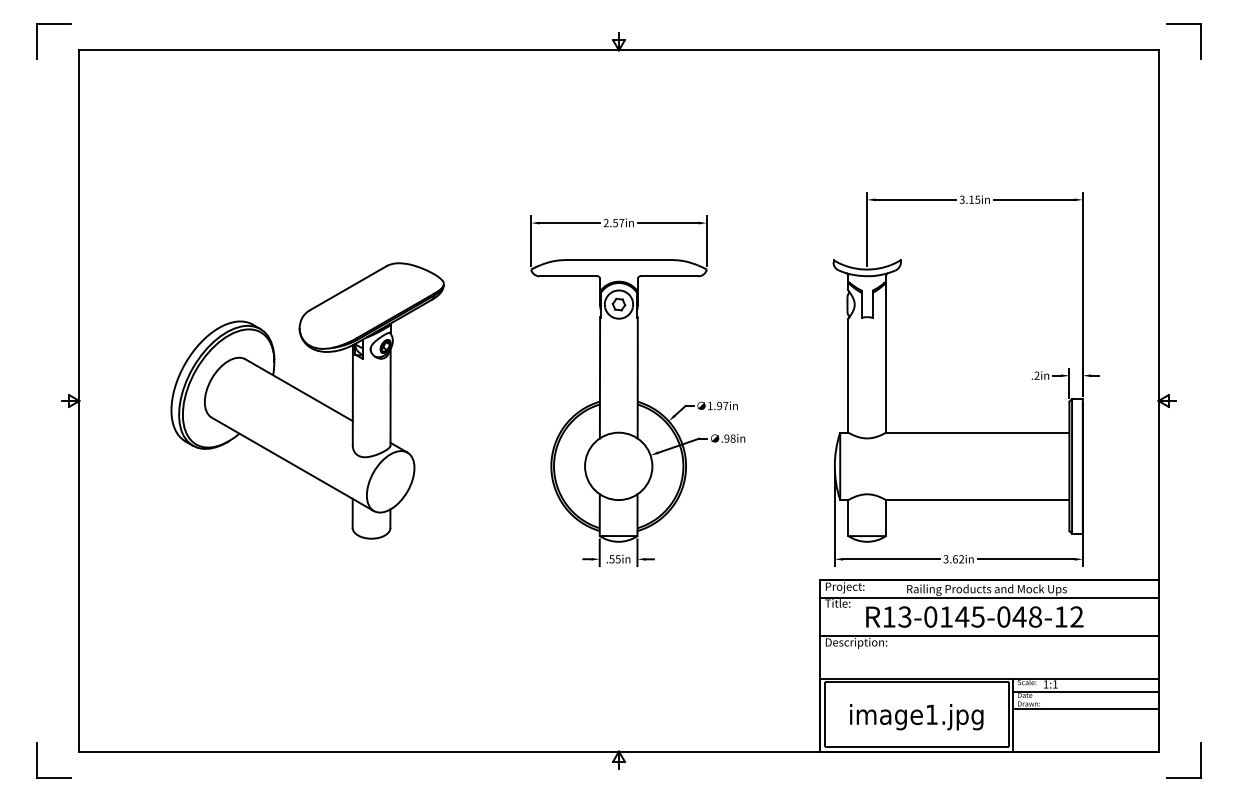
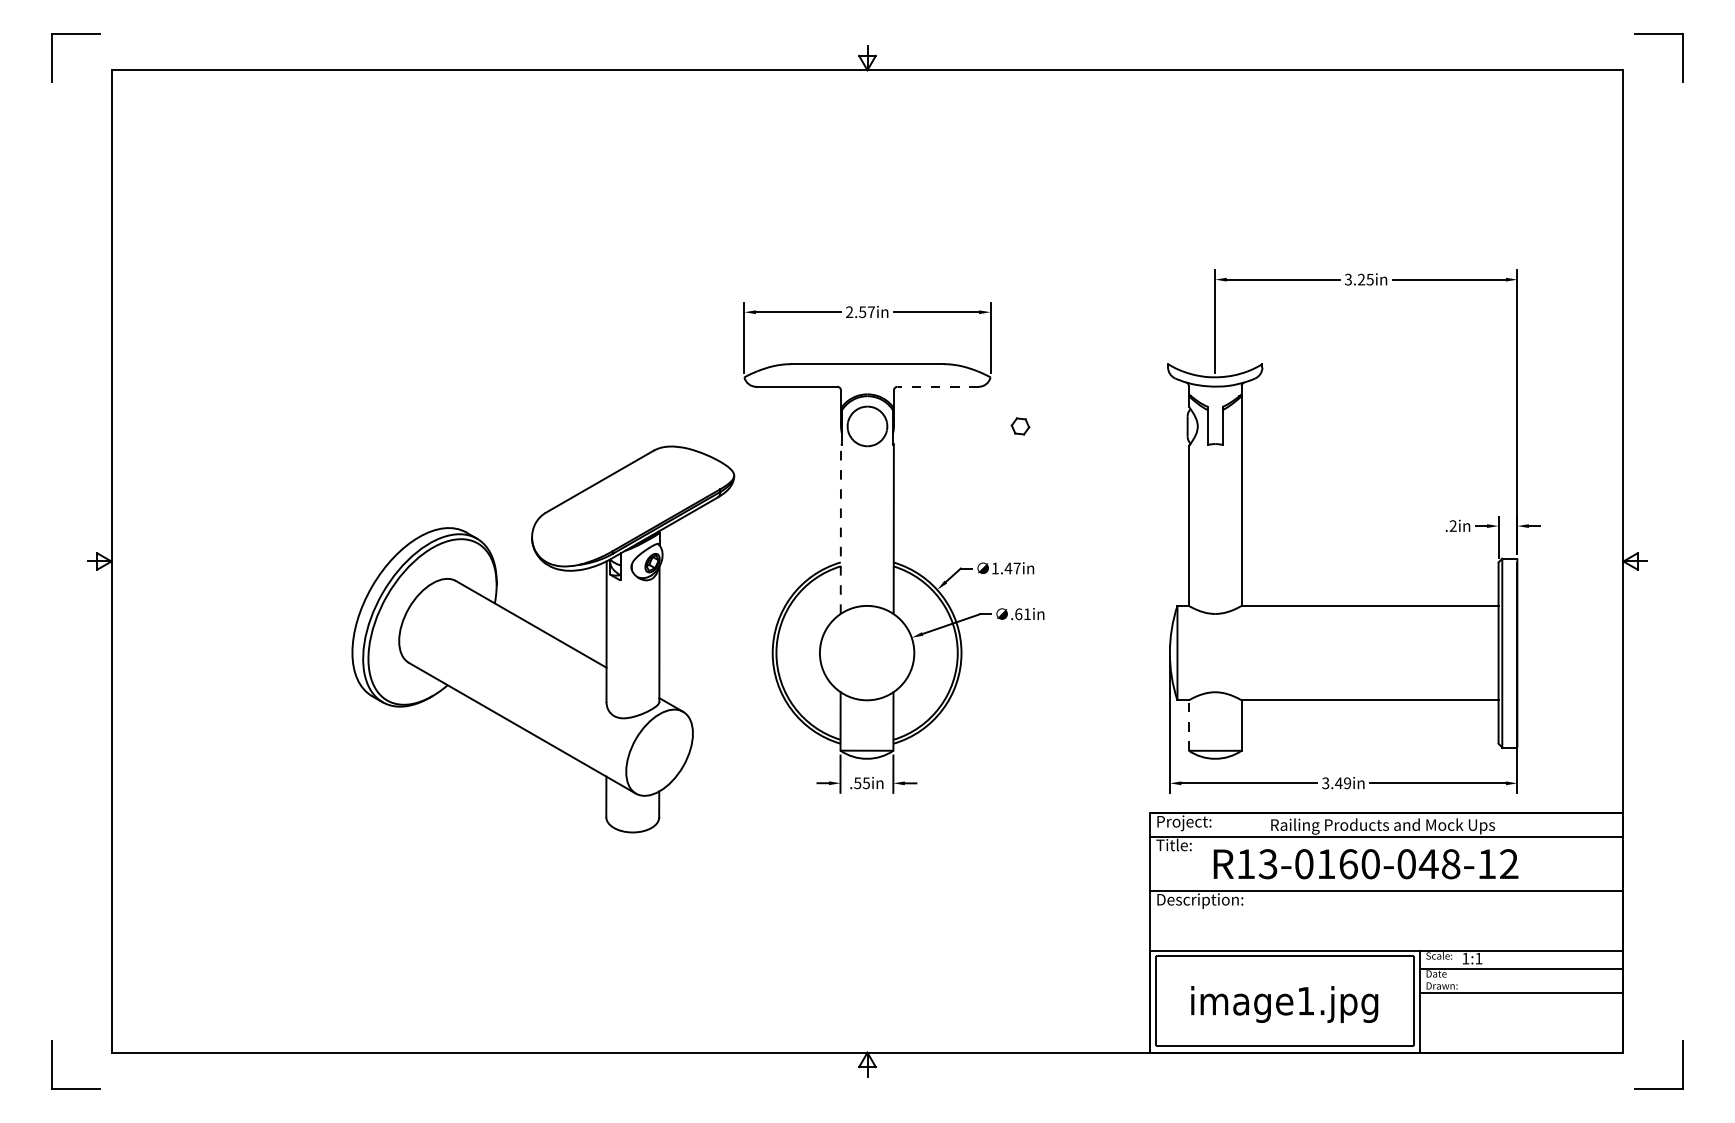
text: (971, 199) -> (1361, 279), 3.15in -> 3.25in
line: (669, 276) -> (938, 386), solid -> dashed
part: (619, 304) -> (1020, 426), moved
line: (599, 377) -> (840, 528), solid -> dashed
part: (307, 401) -> (543, 639), moved
text: (719, 405) -> (1008, 568), 1.97in -> 1.47in
text: (729, 438) -> (1022, 614), .98in -> .61in
line: (848, 518) -> (1188, 725), solid -> dashed
text: (958, 559) -> (1342, 783), 3.62in -> 3.49in
text: (969, 617) -> (1358, 864), R13-0145-048-12 -> R13-0160-048-12

